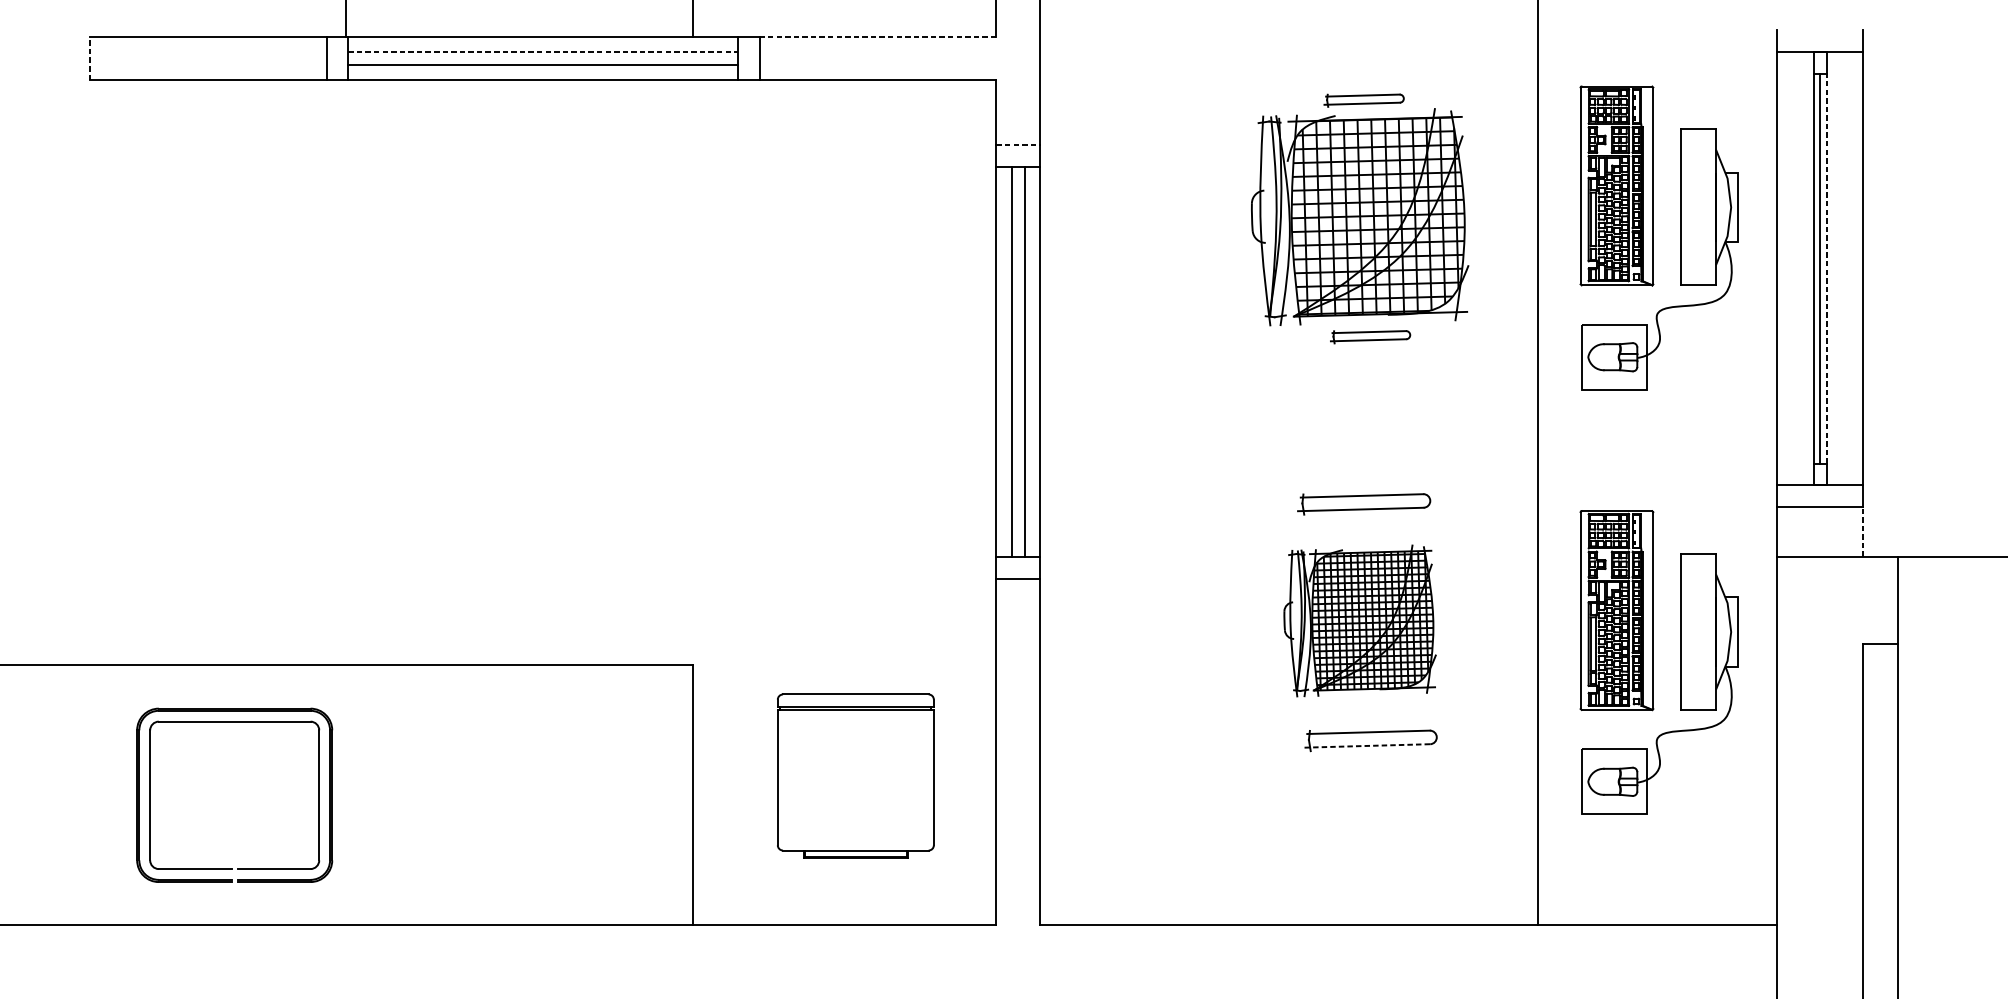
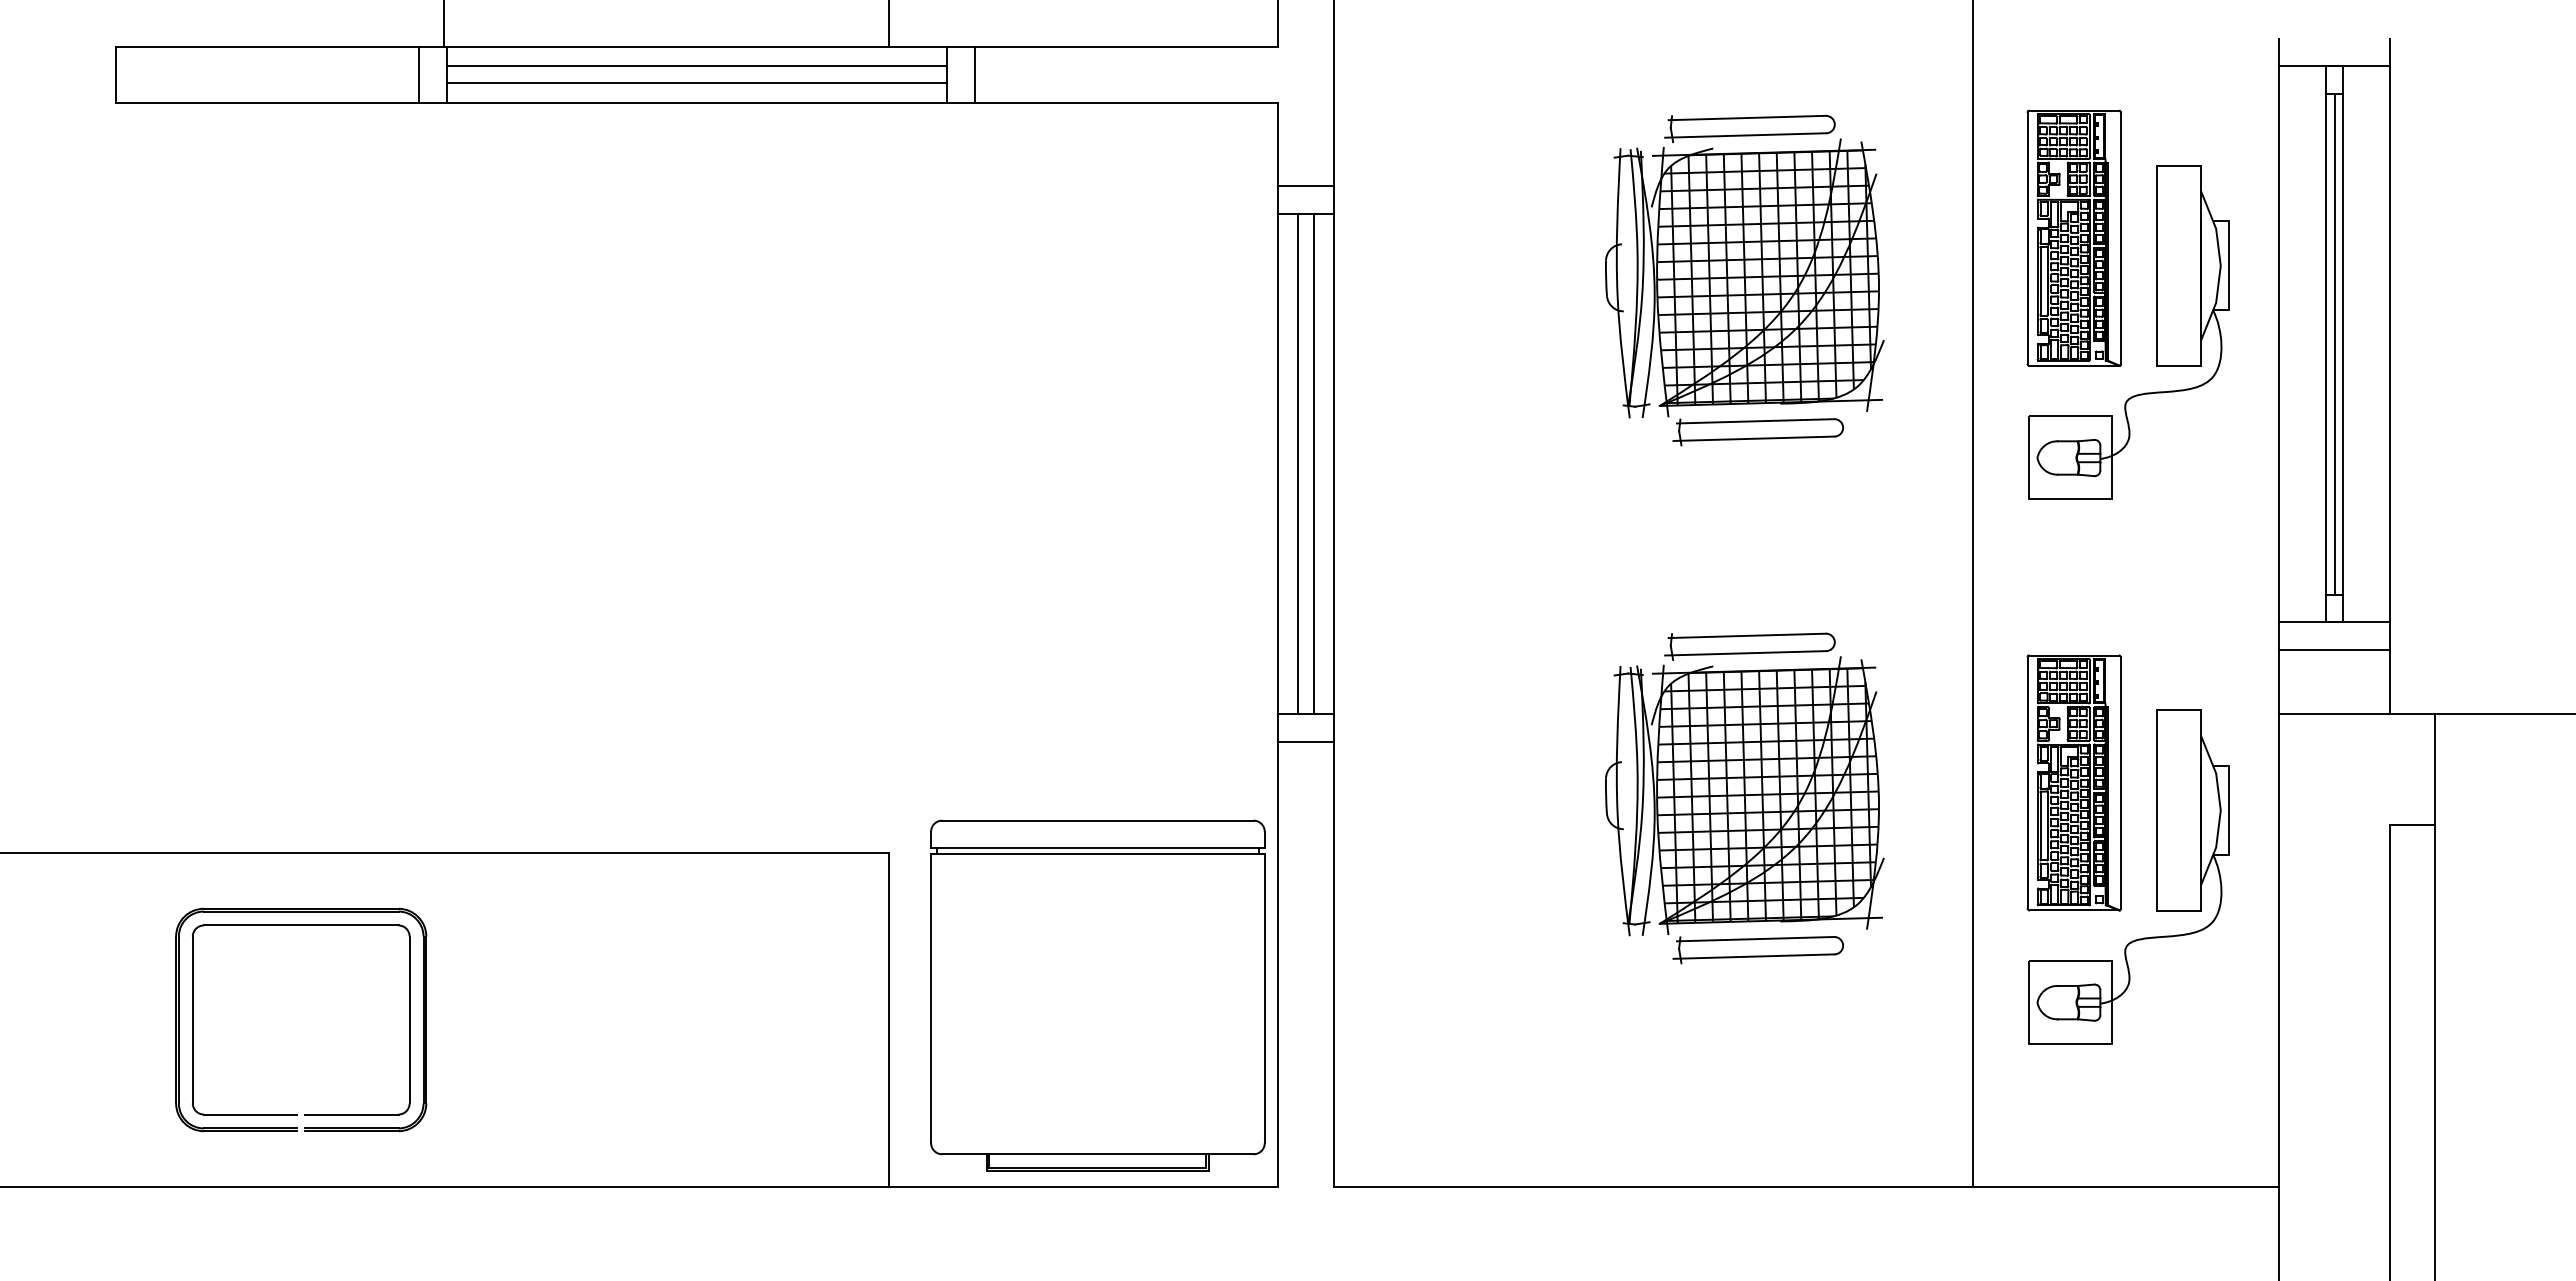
line: (878, 36) -> (1126, 46), dashed -> solid
line: (543, 52) -> (697, 66), dashed -> solid
line: (90, 58) -> (116, 74), dashed -> solid
part: (1363, 100) -> (1749, 128), size x1.67
line: (1018, 144) -> (1306, 185), dashed -> solid
line: (1826, 267) -> (2343, 343), dashed -> solid
part: (1370, 337) -> (1757, 432), size x1.67
line: (1863, 532) -> (2390, 682), dashed -> solid
part: (1359, 621) -> (1744, 796), size x1.43
line: (1367, 745) -> (1754, 956), dashed -> solid
part: (855, 776) -> (1097, 995), size x1.67

